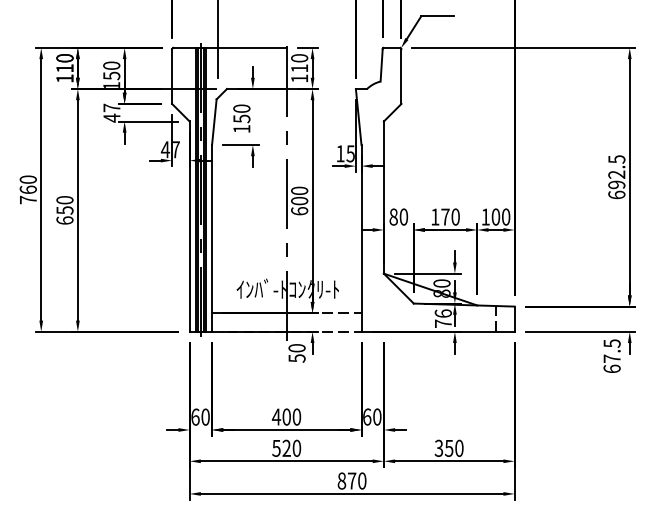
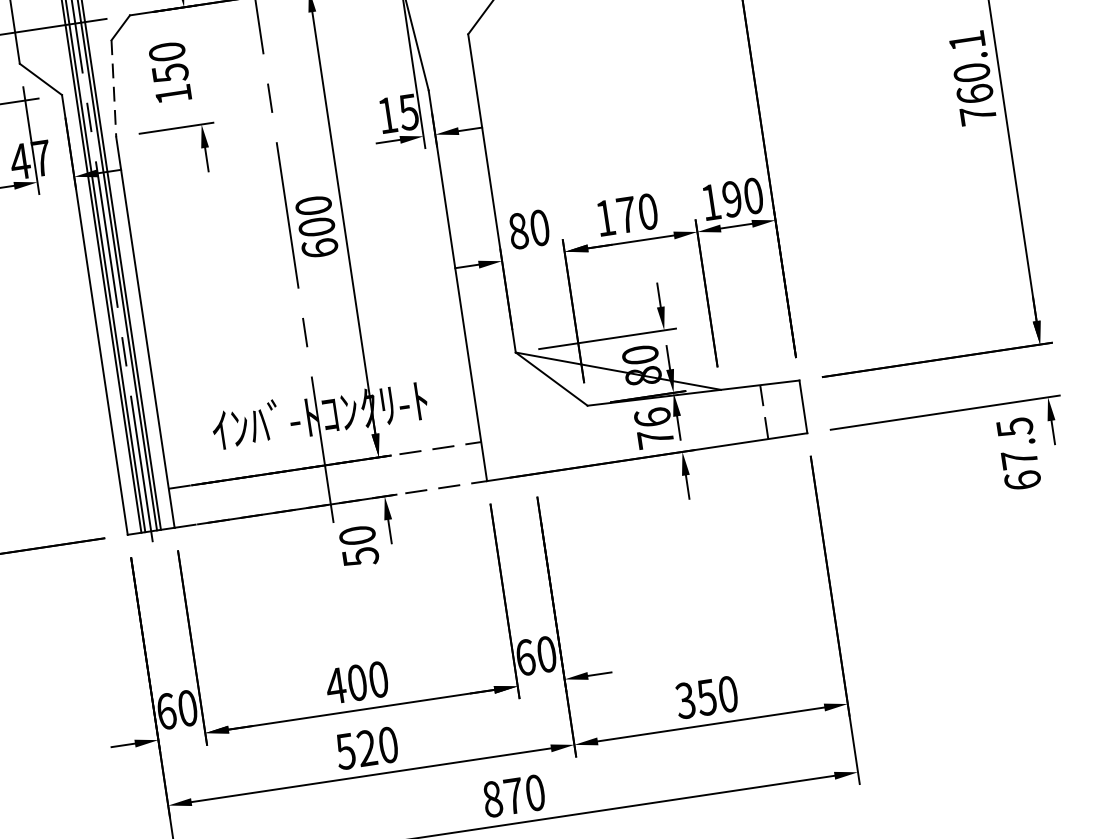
line: (214, 122) -> (114, 89), solid -> dashed
text: (616, 177) -> (972, 78), 692.5 -> 760.1
text: (495, 216) -> (731, 198), 100 -> 190

